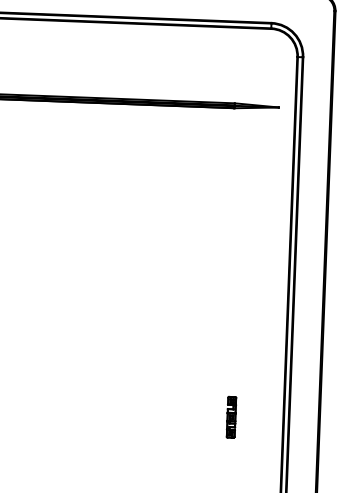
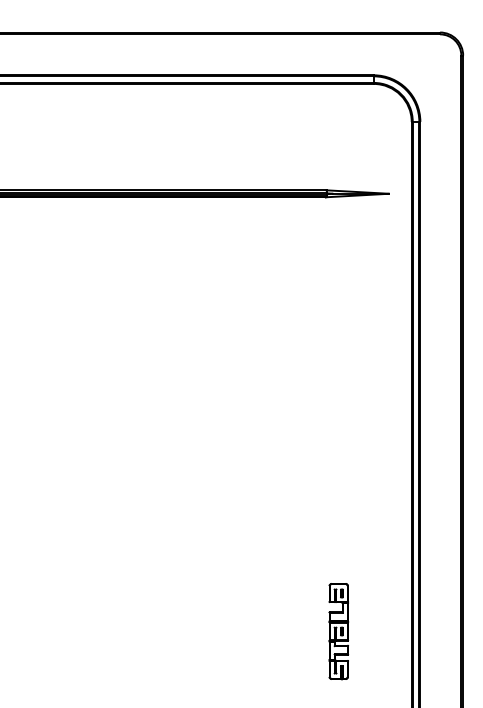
part: (231, 417) -> (338, 631), size x1.67

